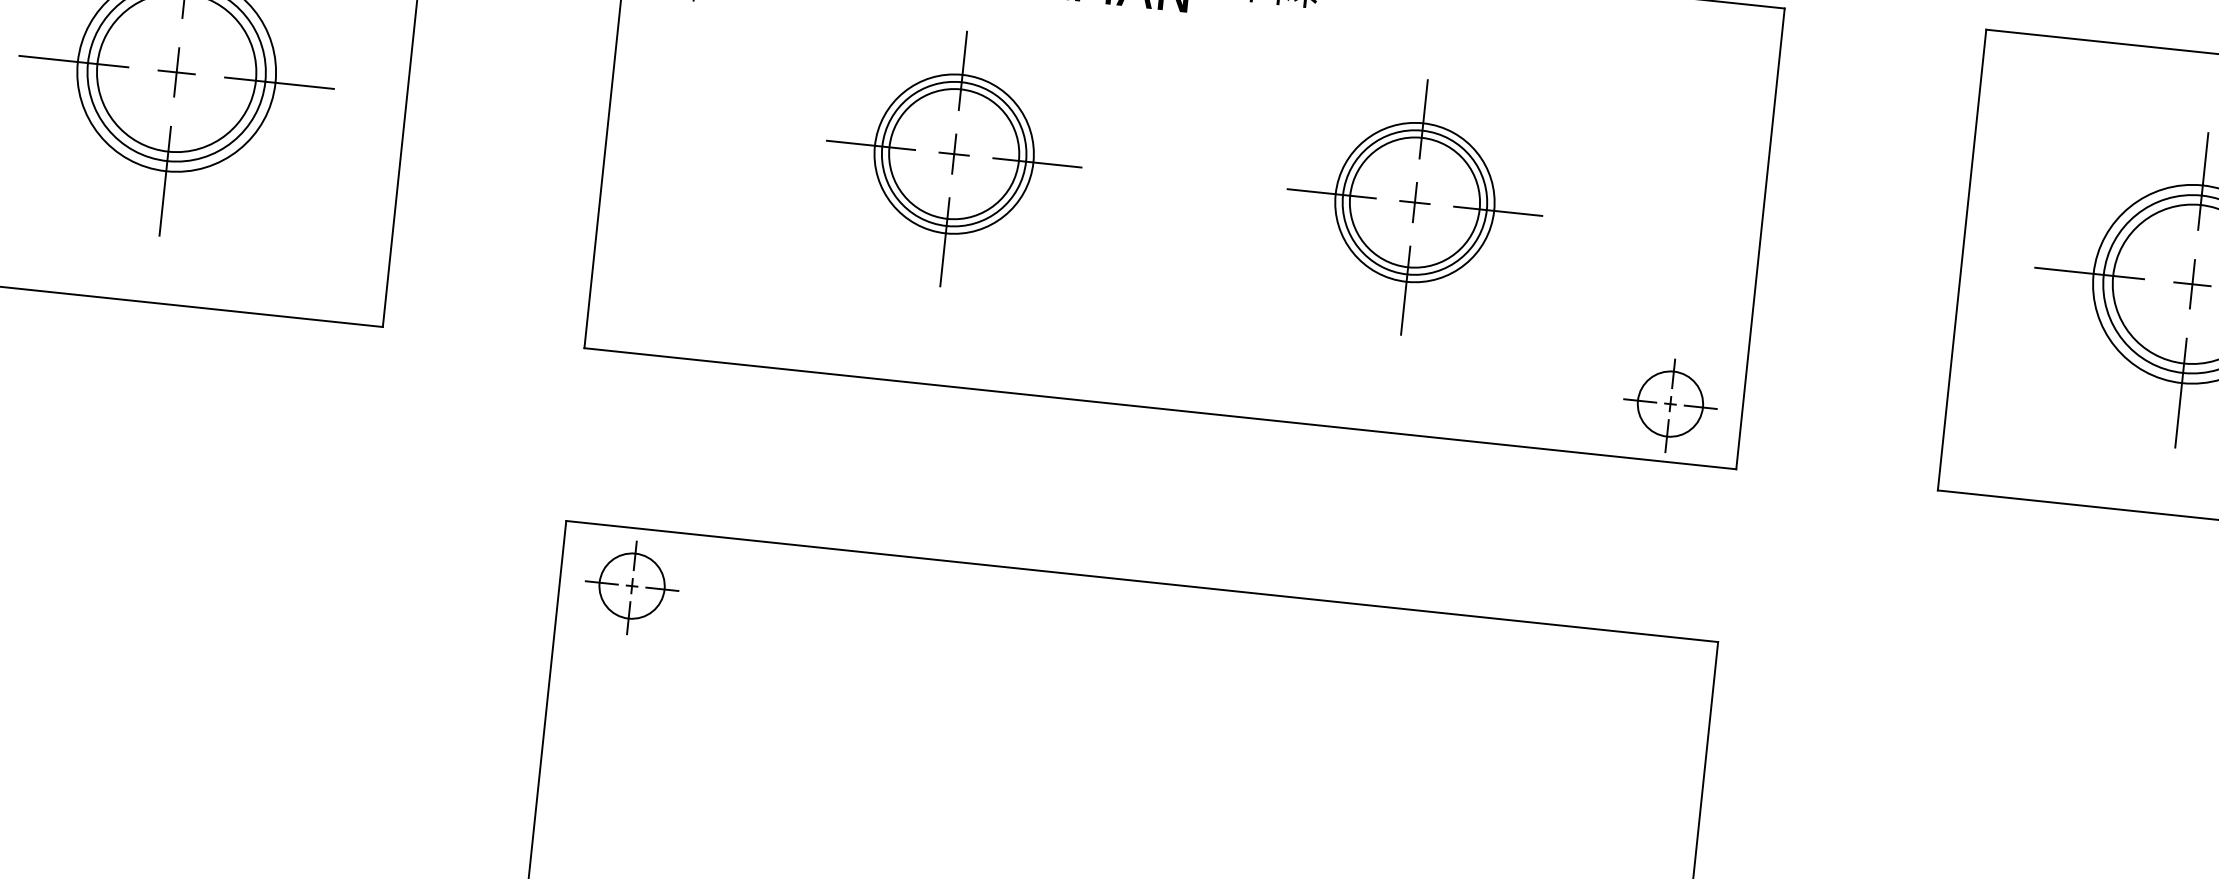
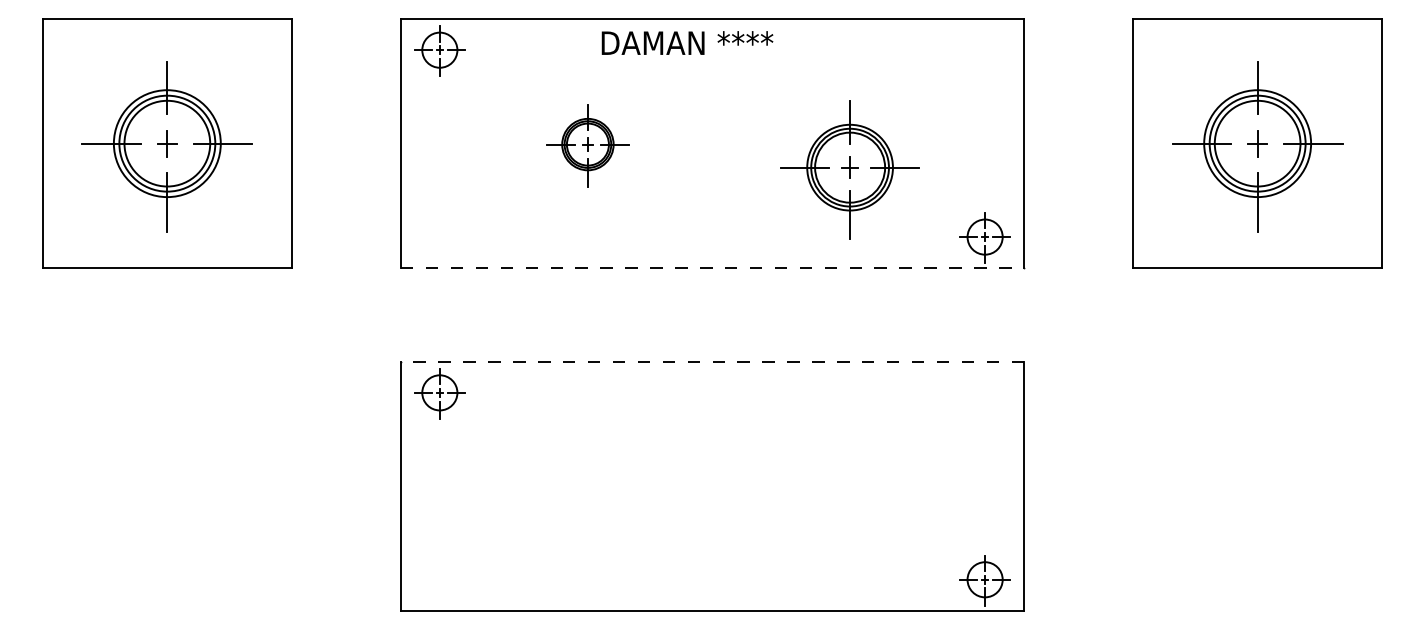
part: (953, 157) -> (587, 145), size x0.6
part: (1413, 205) -> (849, 169), moved
line: (1160, 409) -> (712, 268), solid -> dashed
line: (1142, 581) -> (712, 361), solid -> dashed

